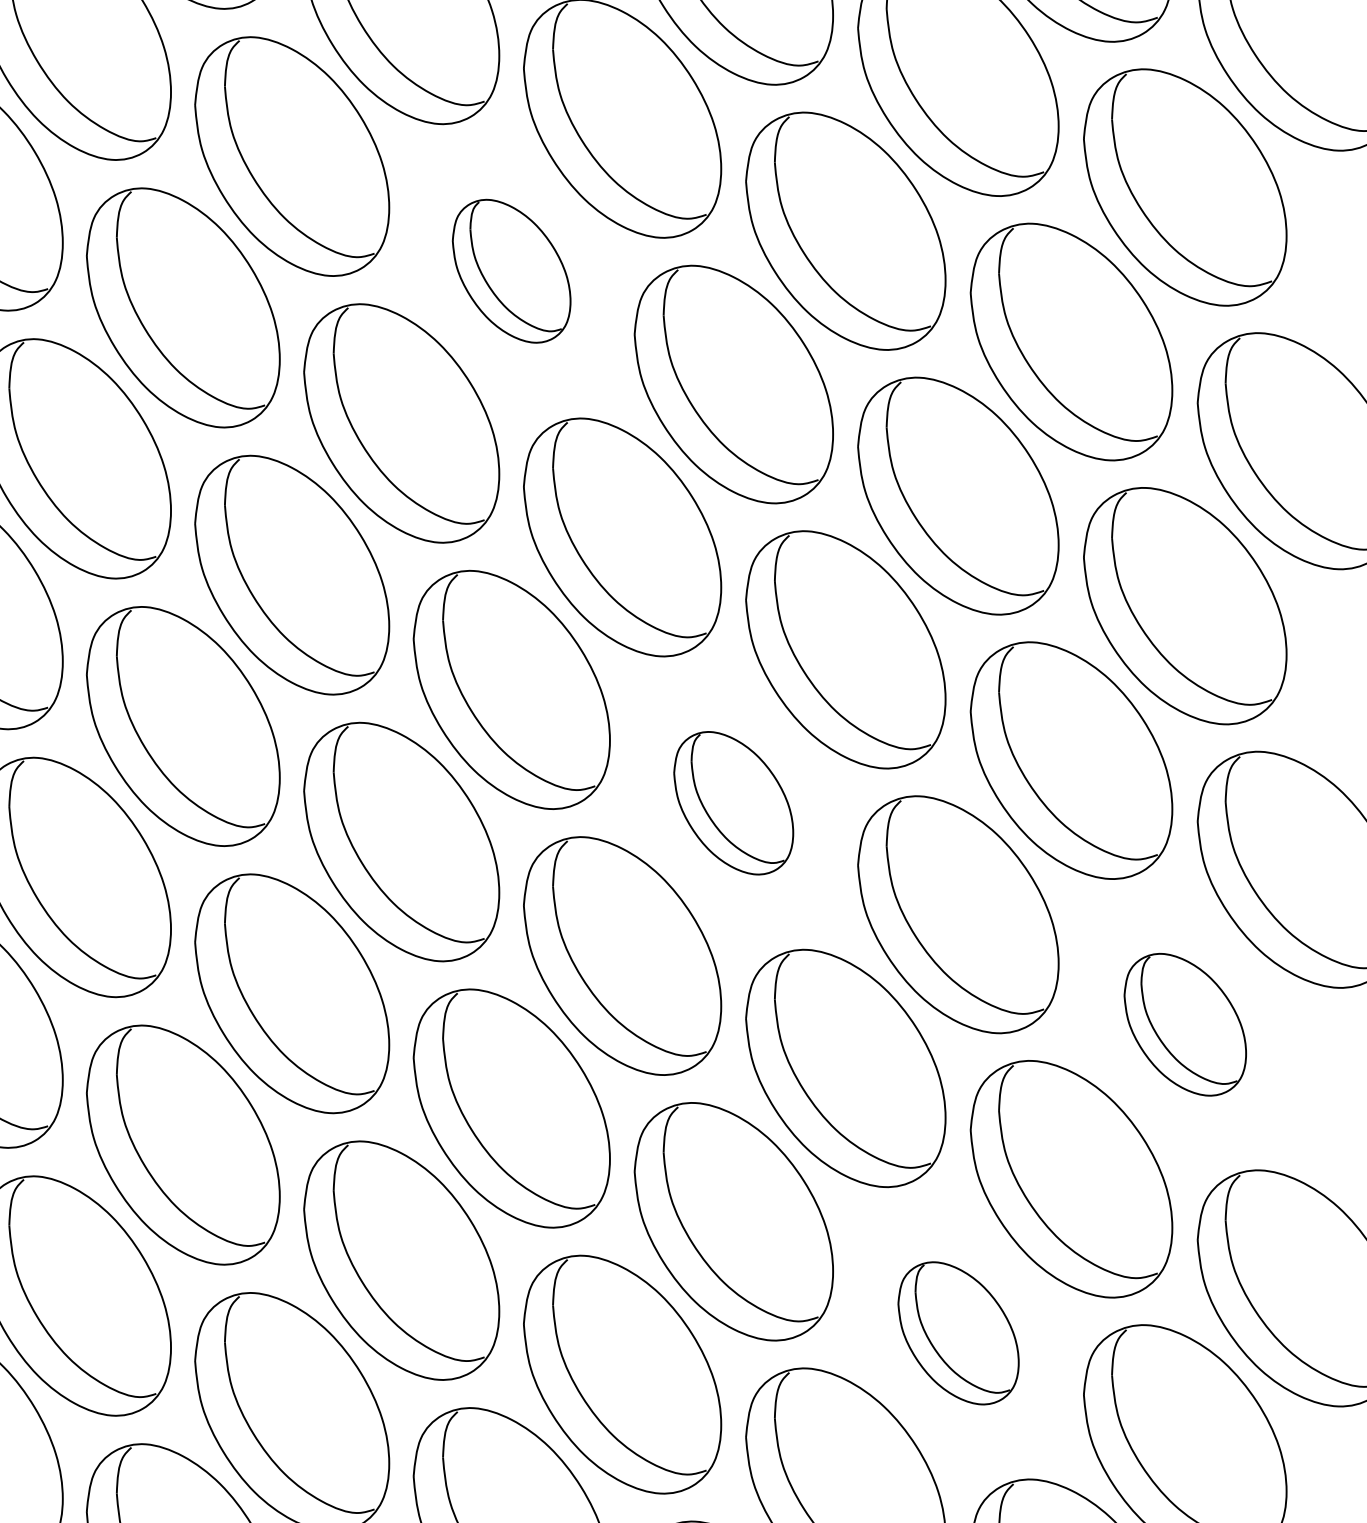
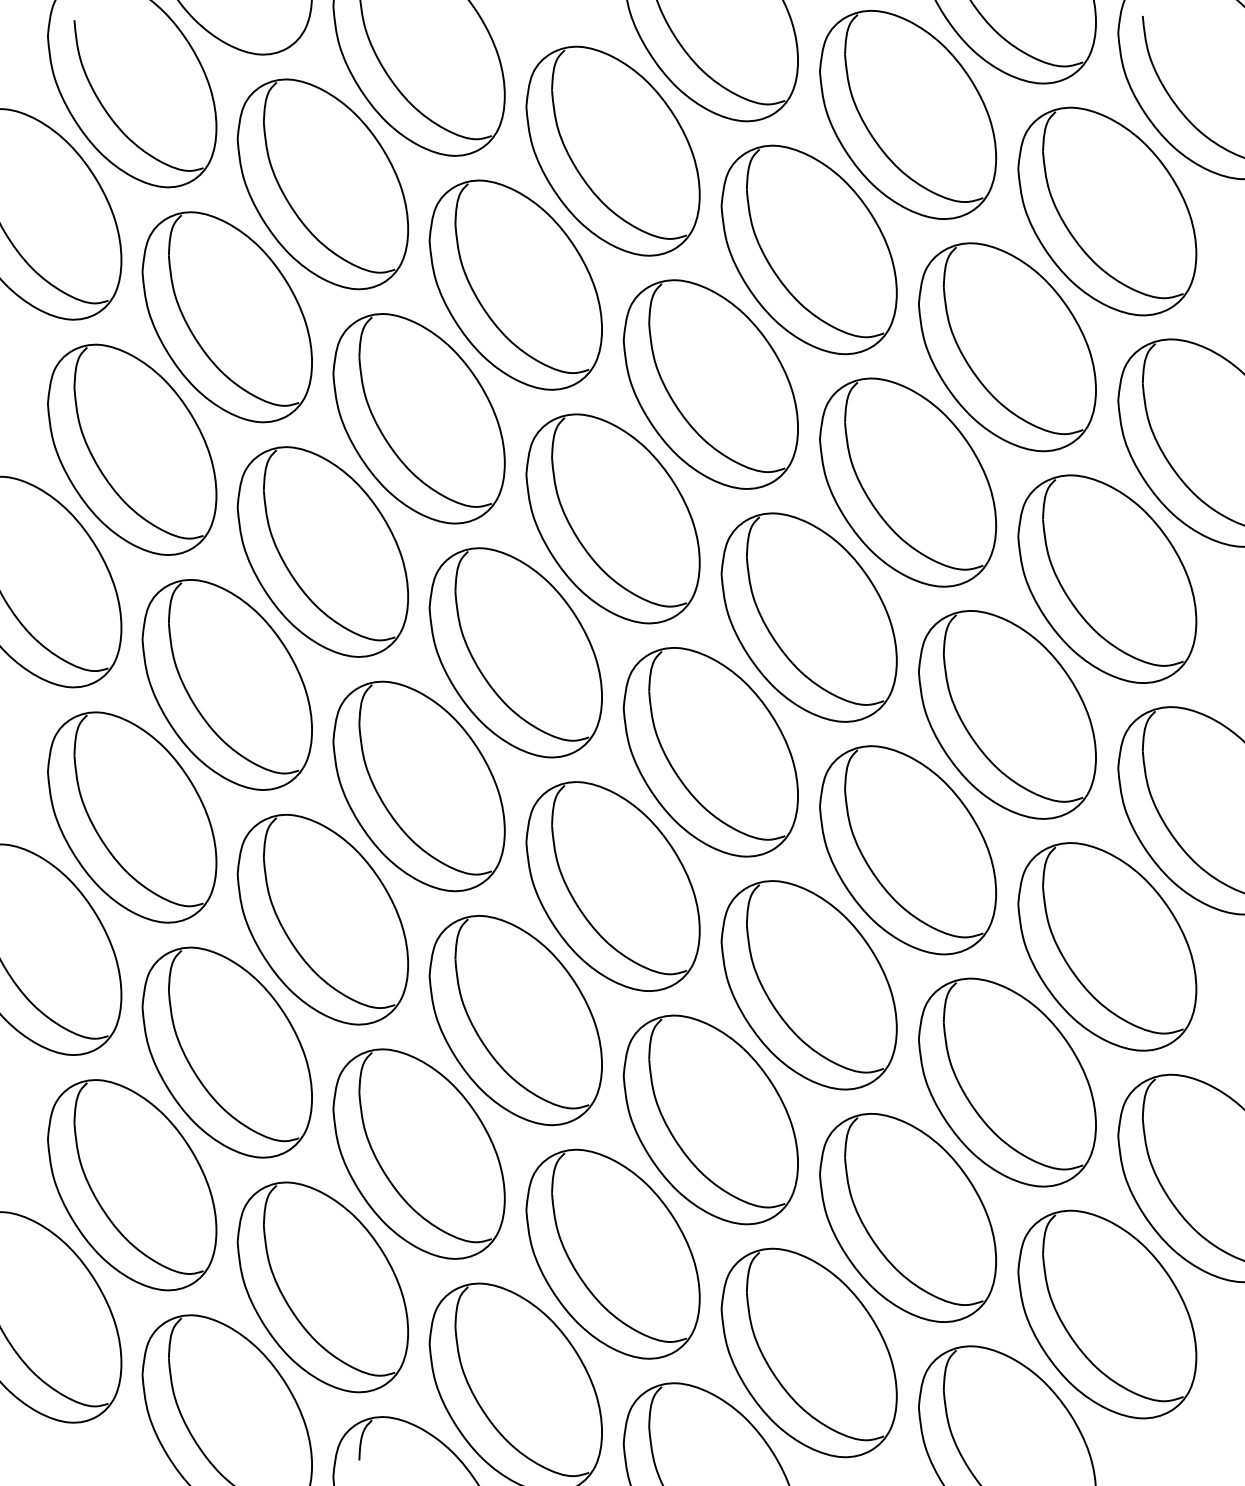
part: (511, 270) -> (515, 284), size x1.67
part: (733, 803) -> (710, 752), size x1.67
part: (1185, 1024) -> (1107, 946), size x1.67
part: (958, 1332) -> (908, 1217), size x1.67

